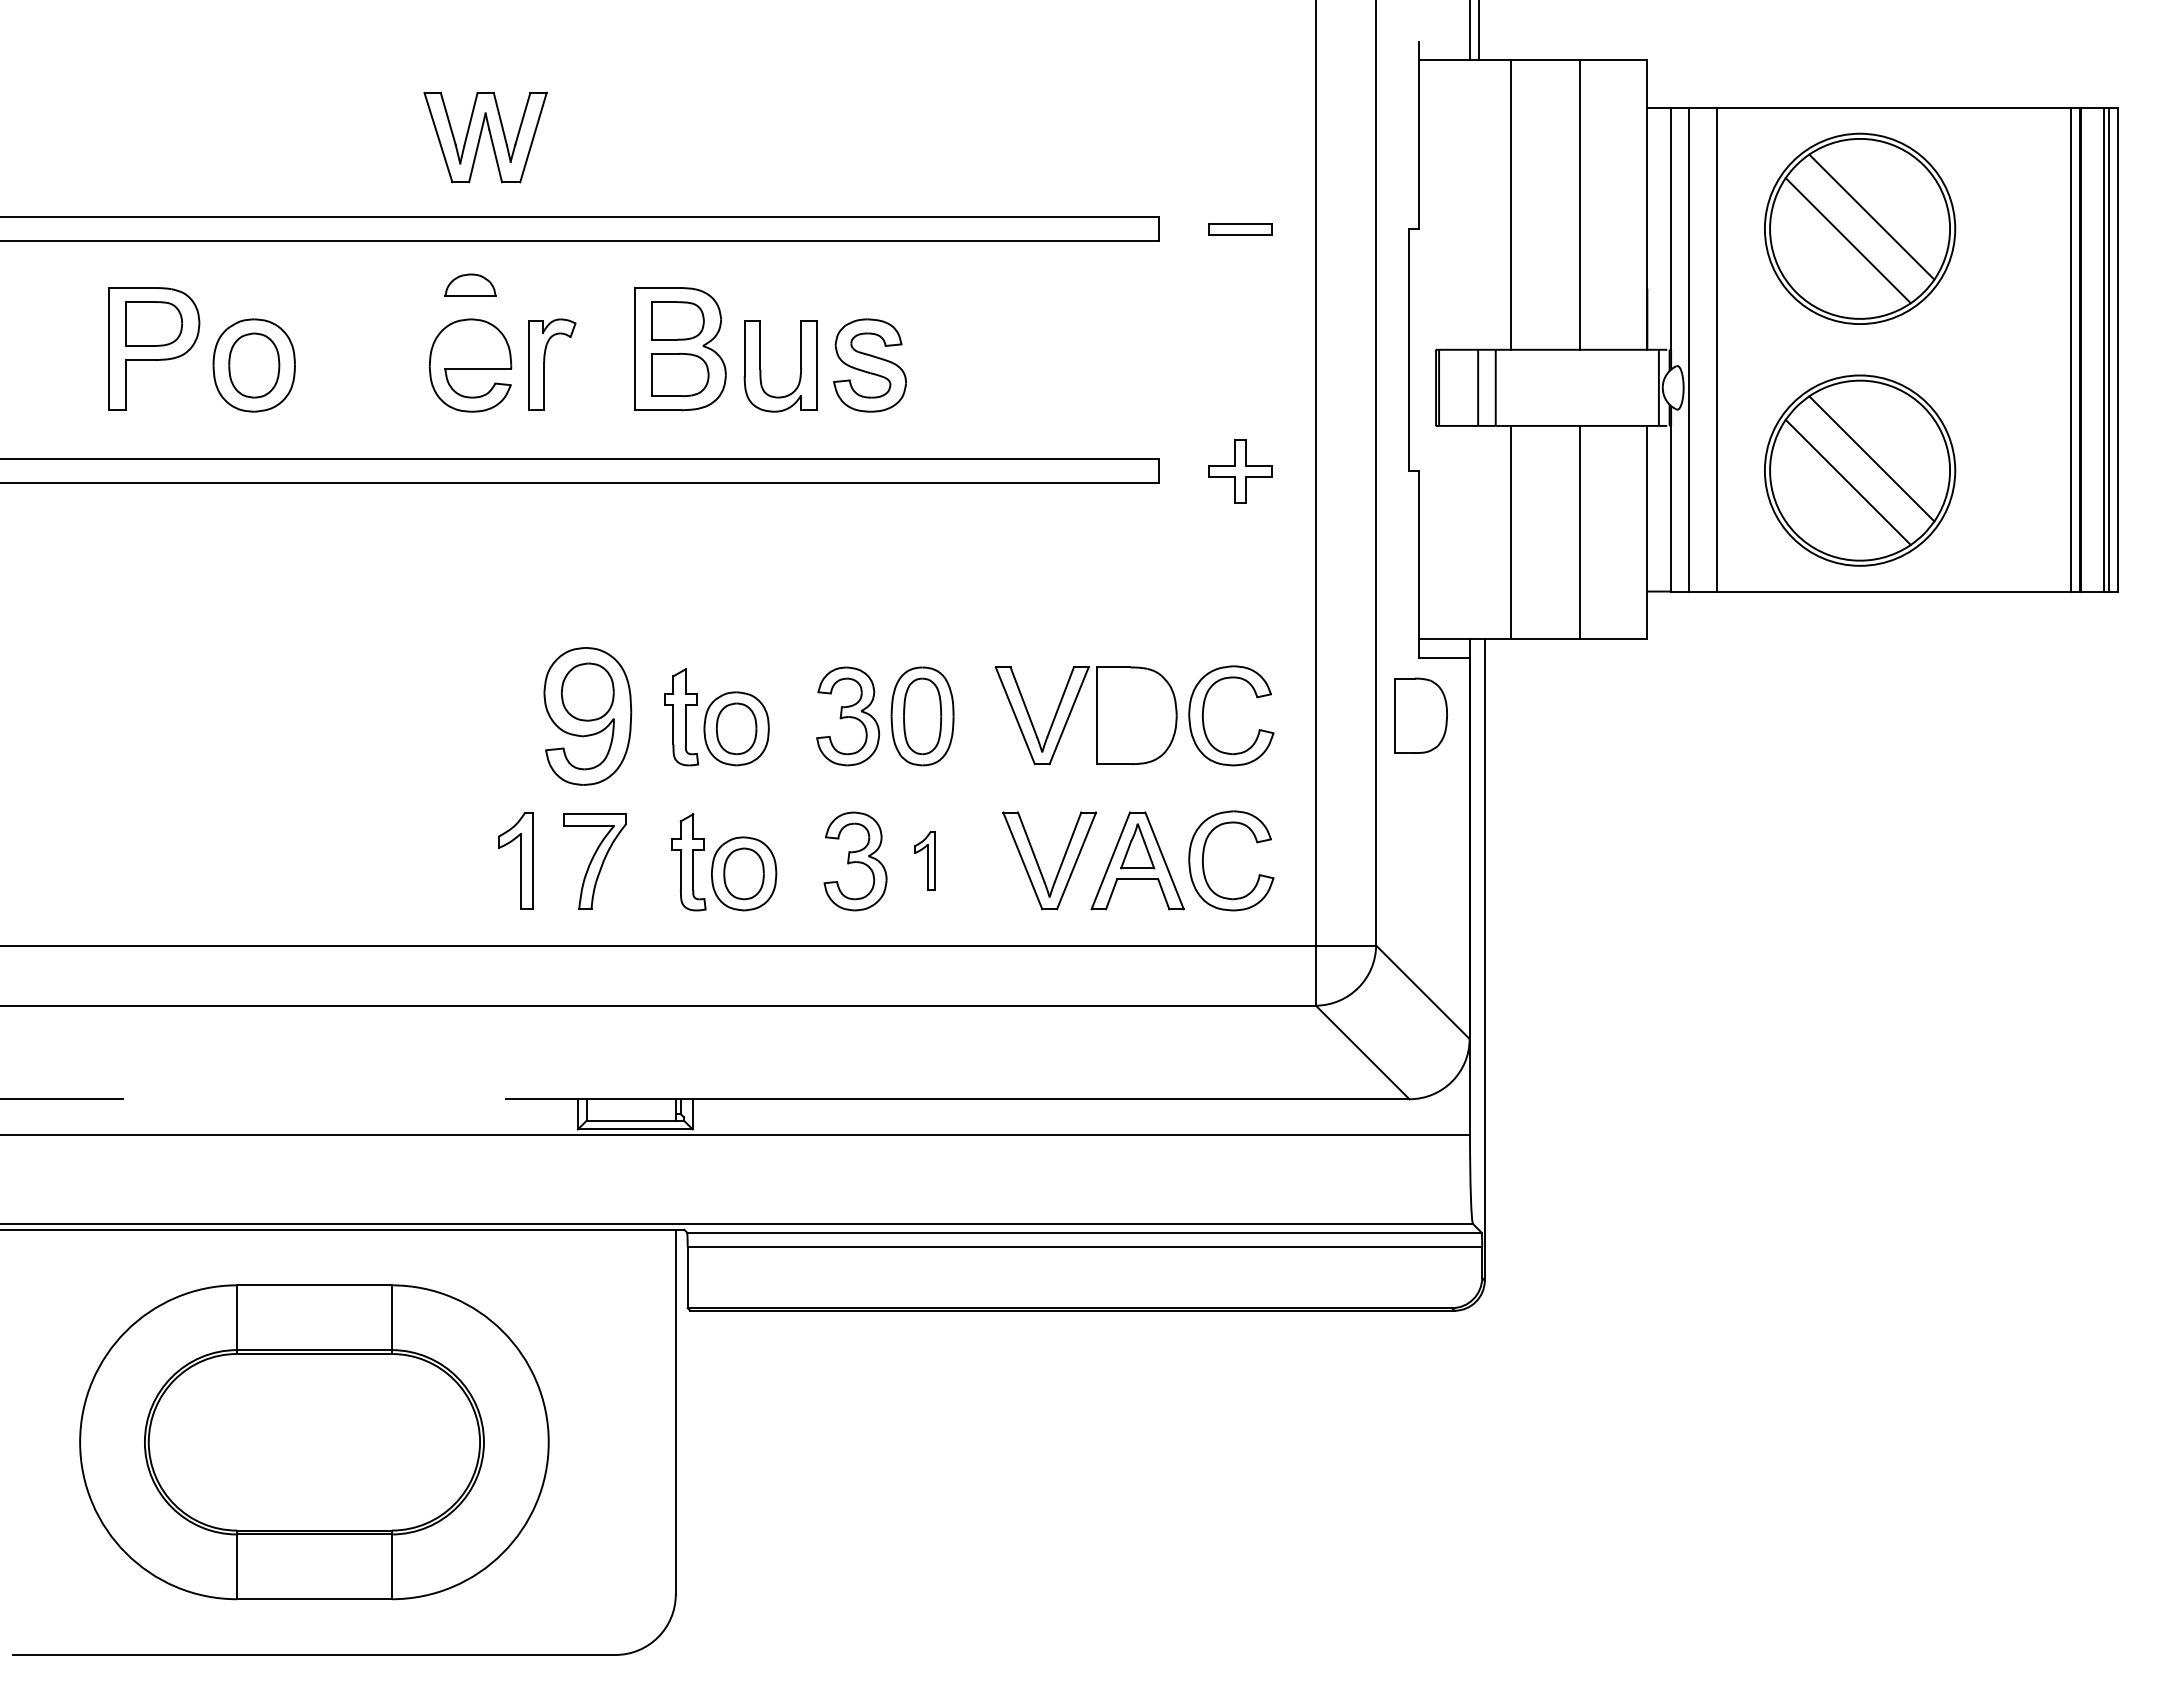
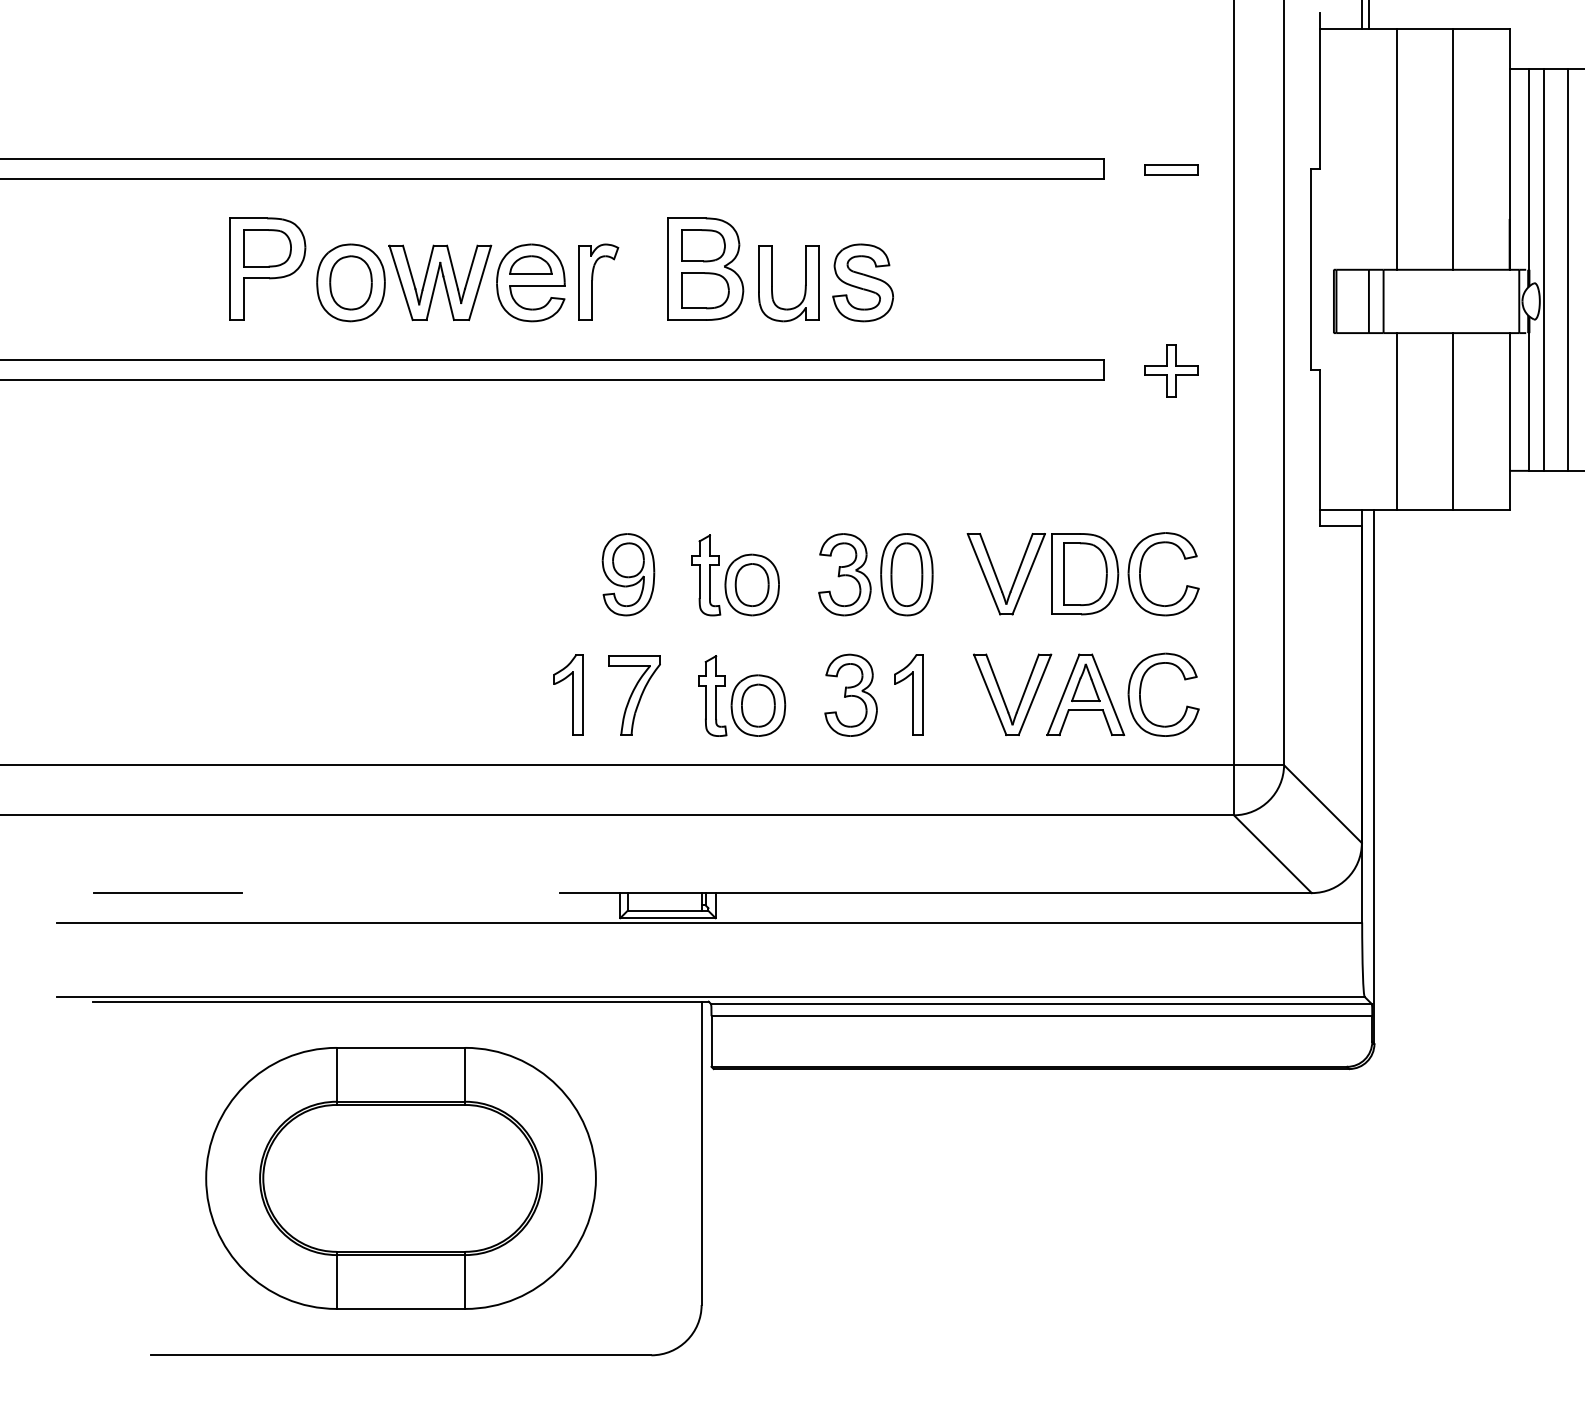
part: (485, 137) -> (440, 282), moved
part: (470, 284) -> (530, 264), moved
part: (1420, 715) -> (1084, 573), moved
part: (587, 716) -> (628, 574), size x0.71
part: (924, 860) -> (908, 694), size x1.67

